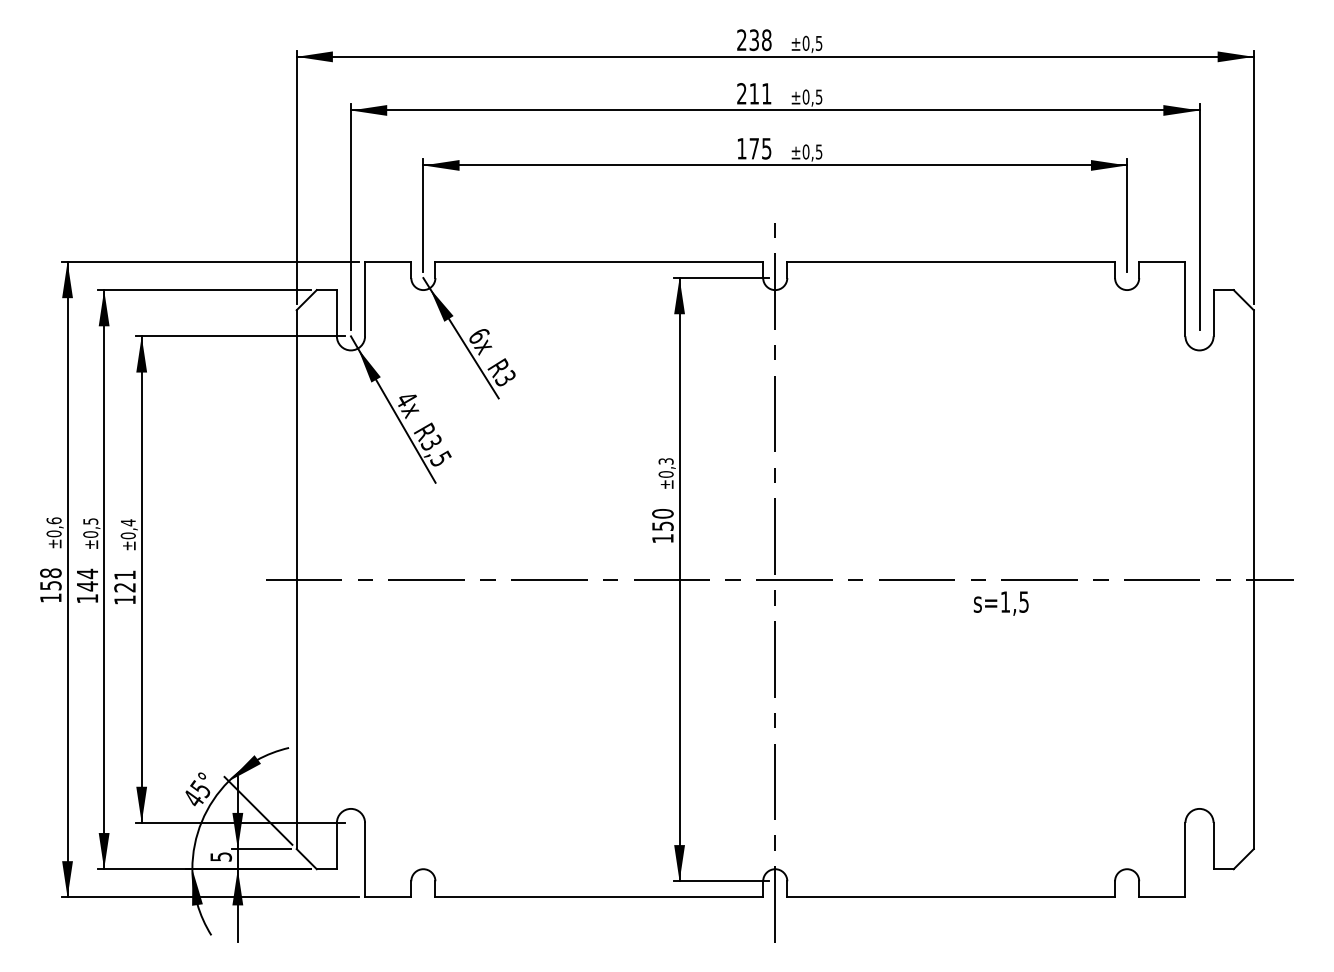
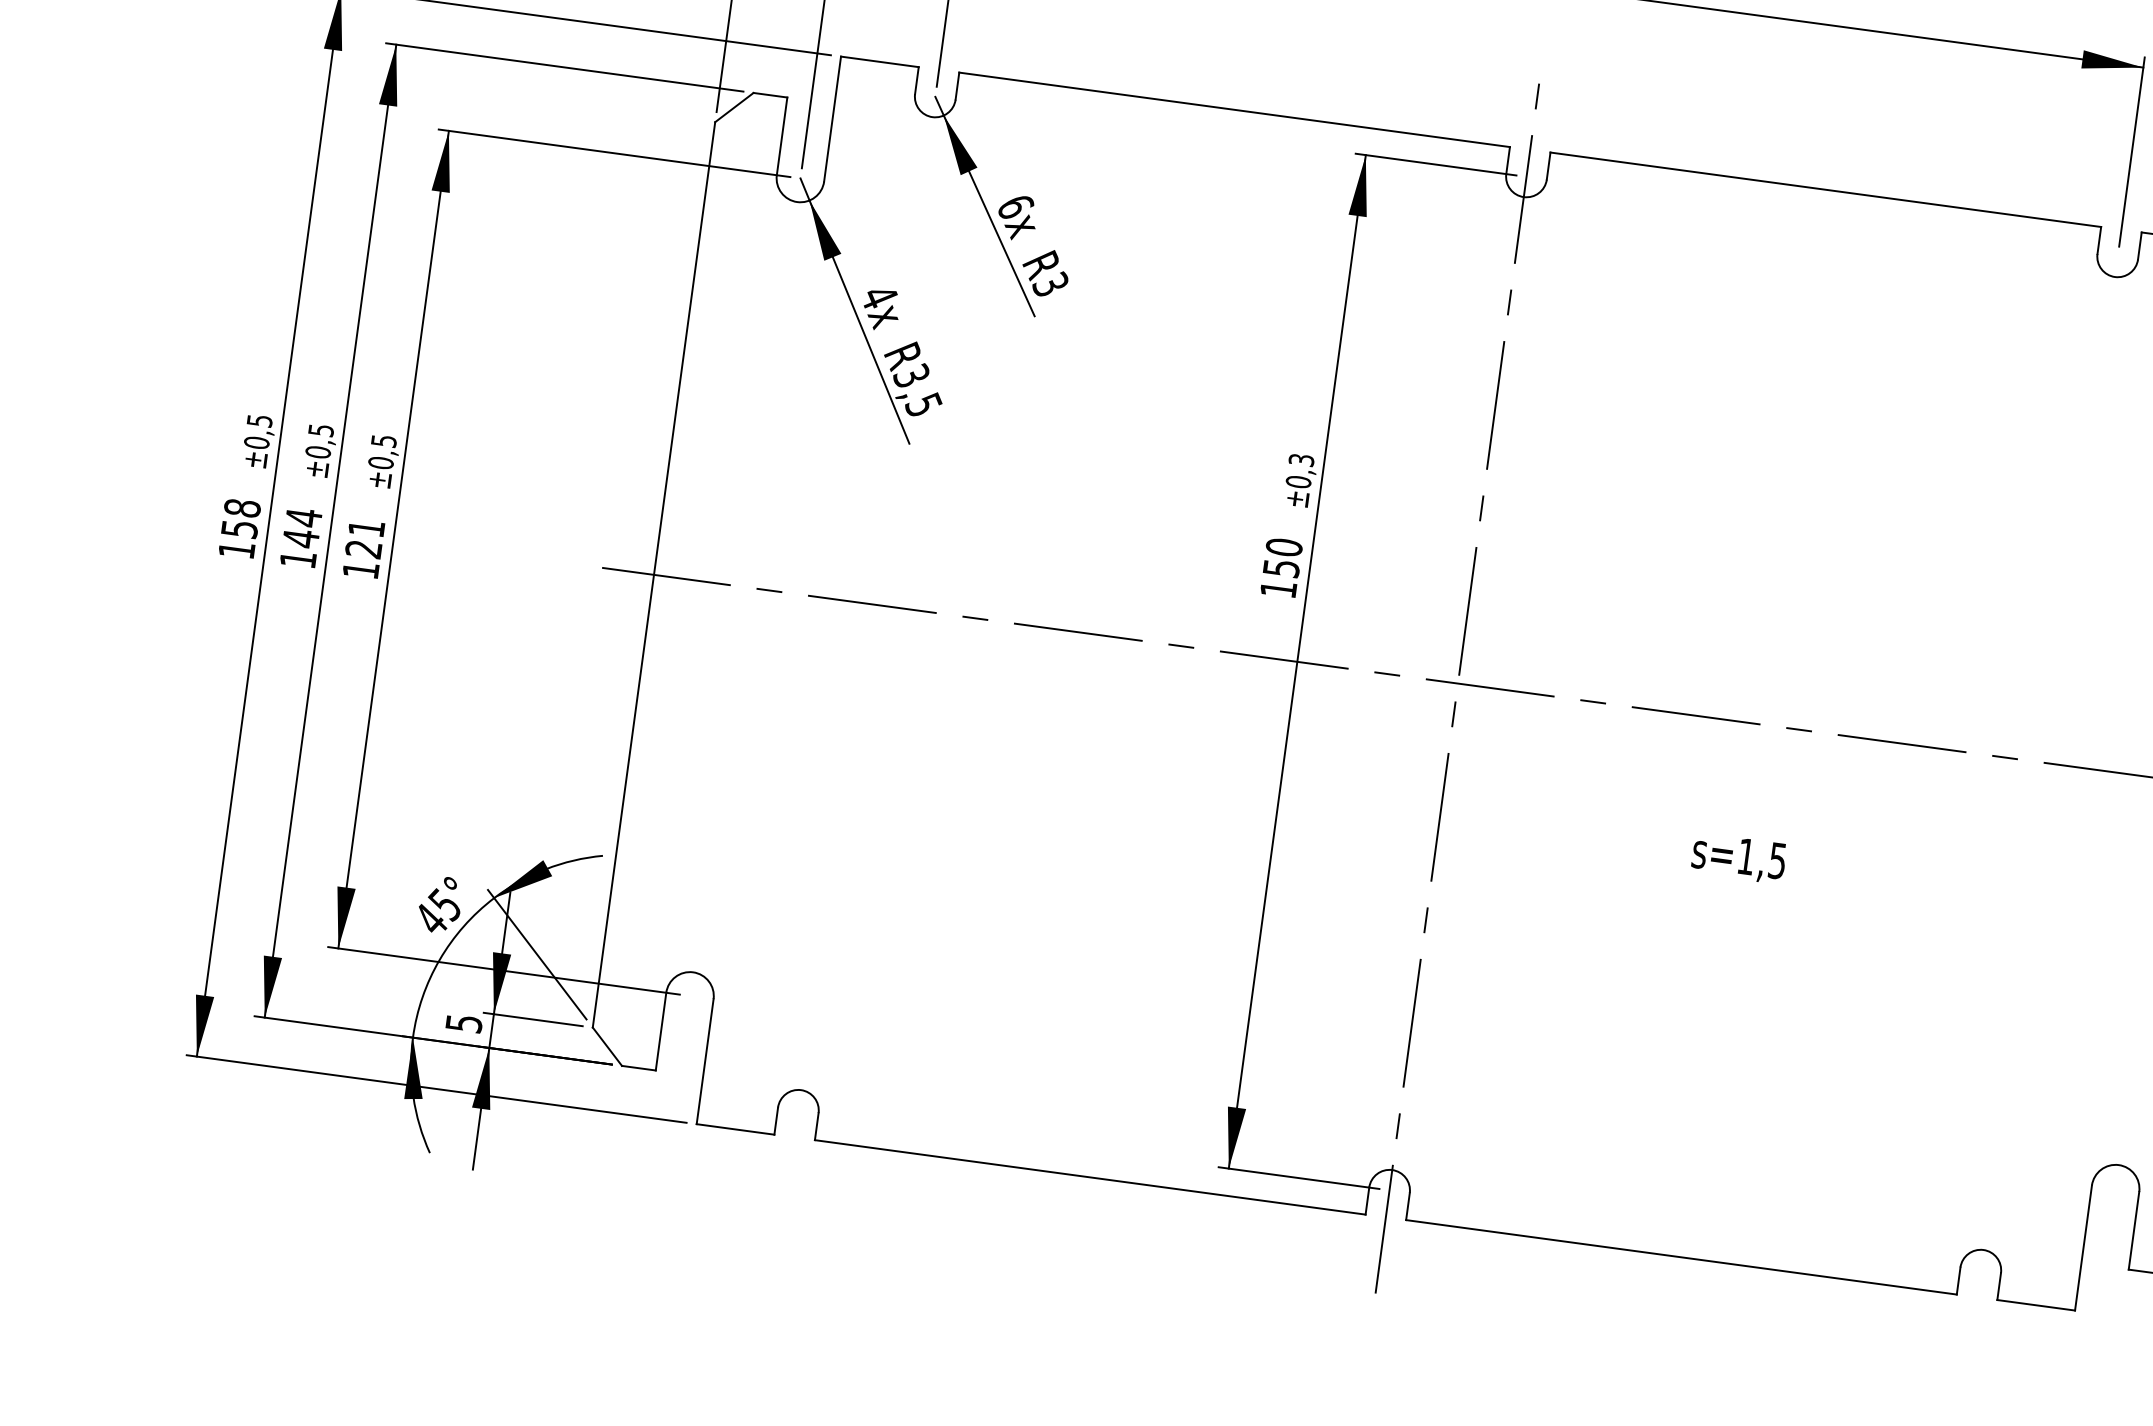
text: (53, 520) -> (258, 420), ±0,6 -> ±0,5
text: (128, 522) -> (384, 440), ±0,4 -> ±0,5
text: (1000, 603) -> (1737, 857), moved

